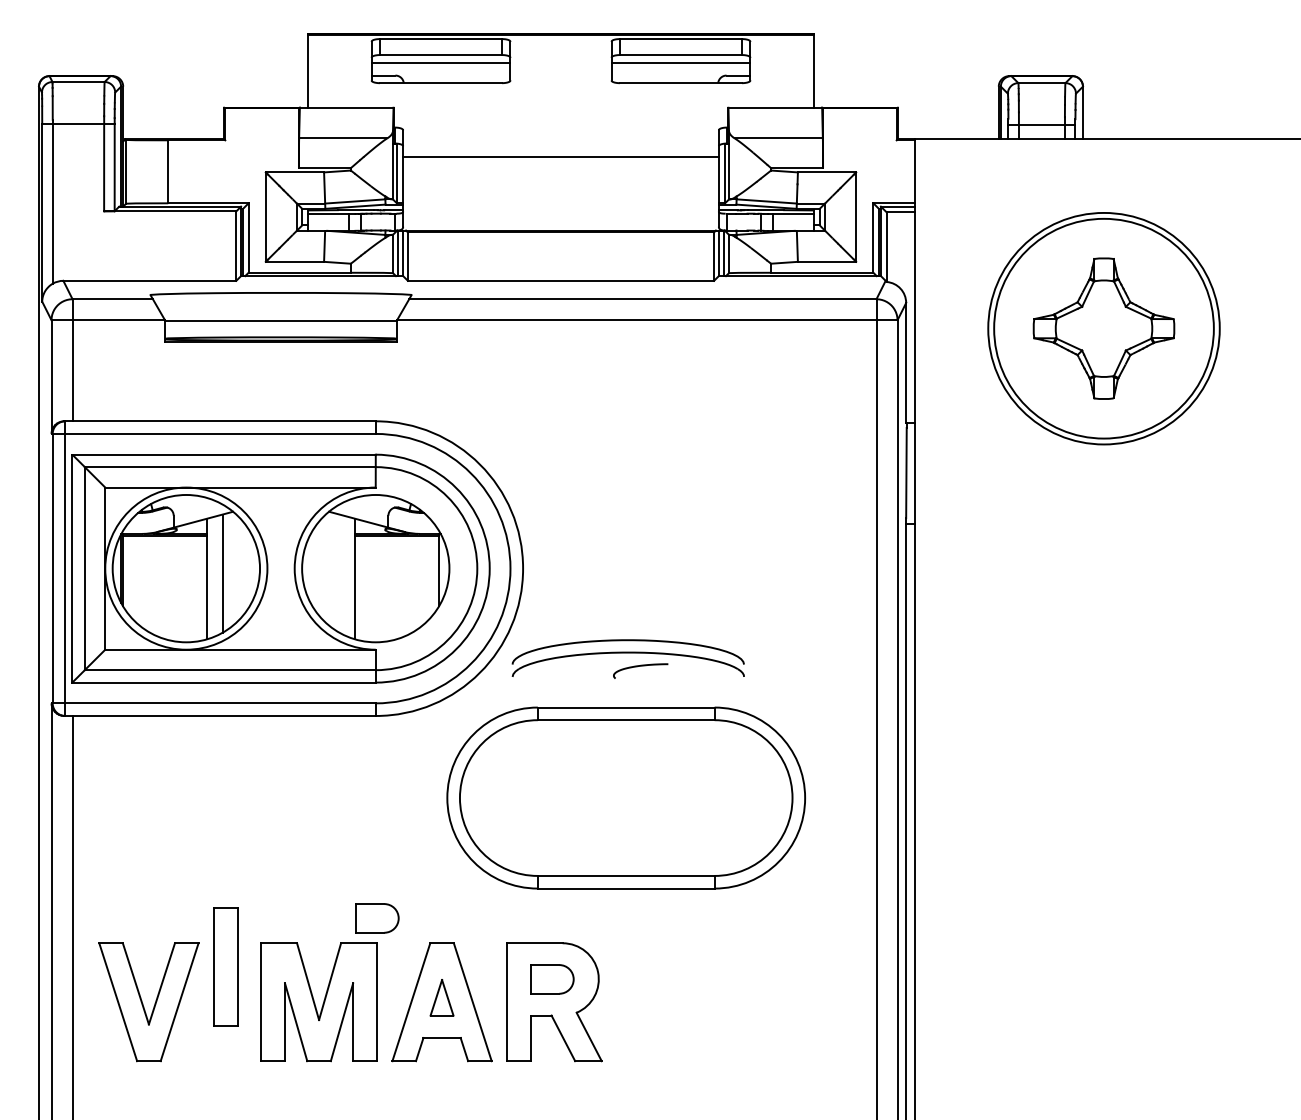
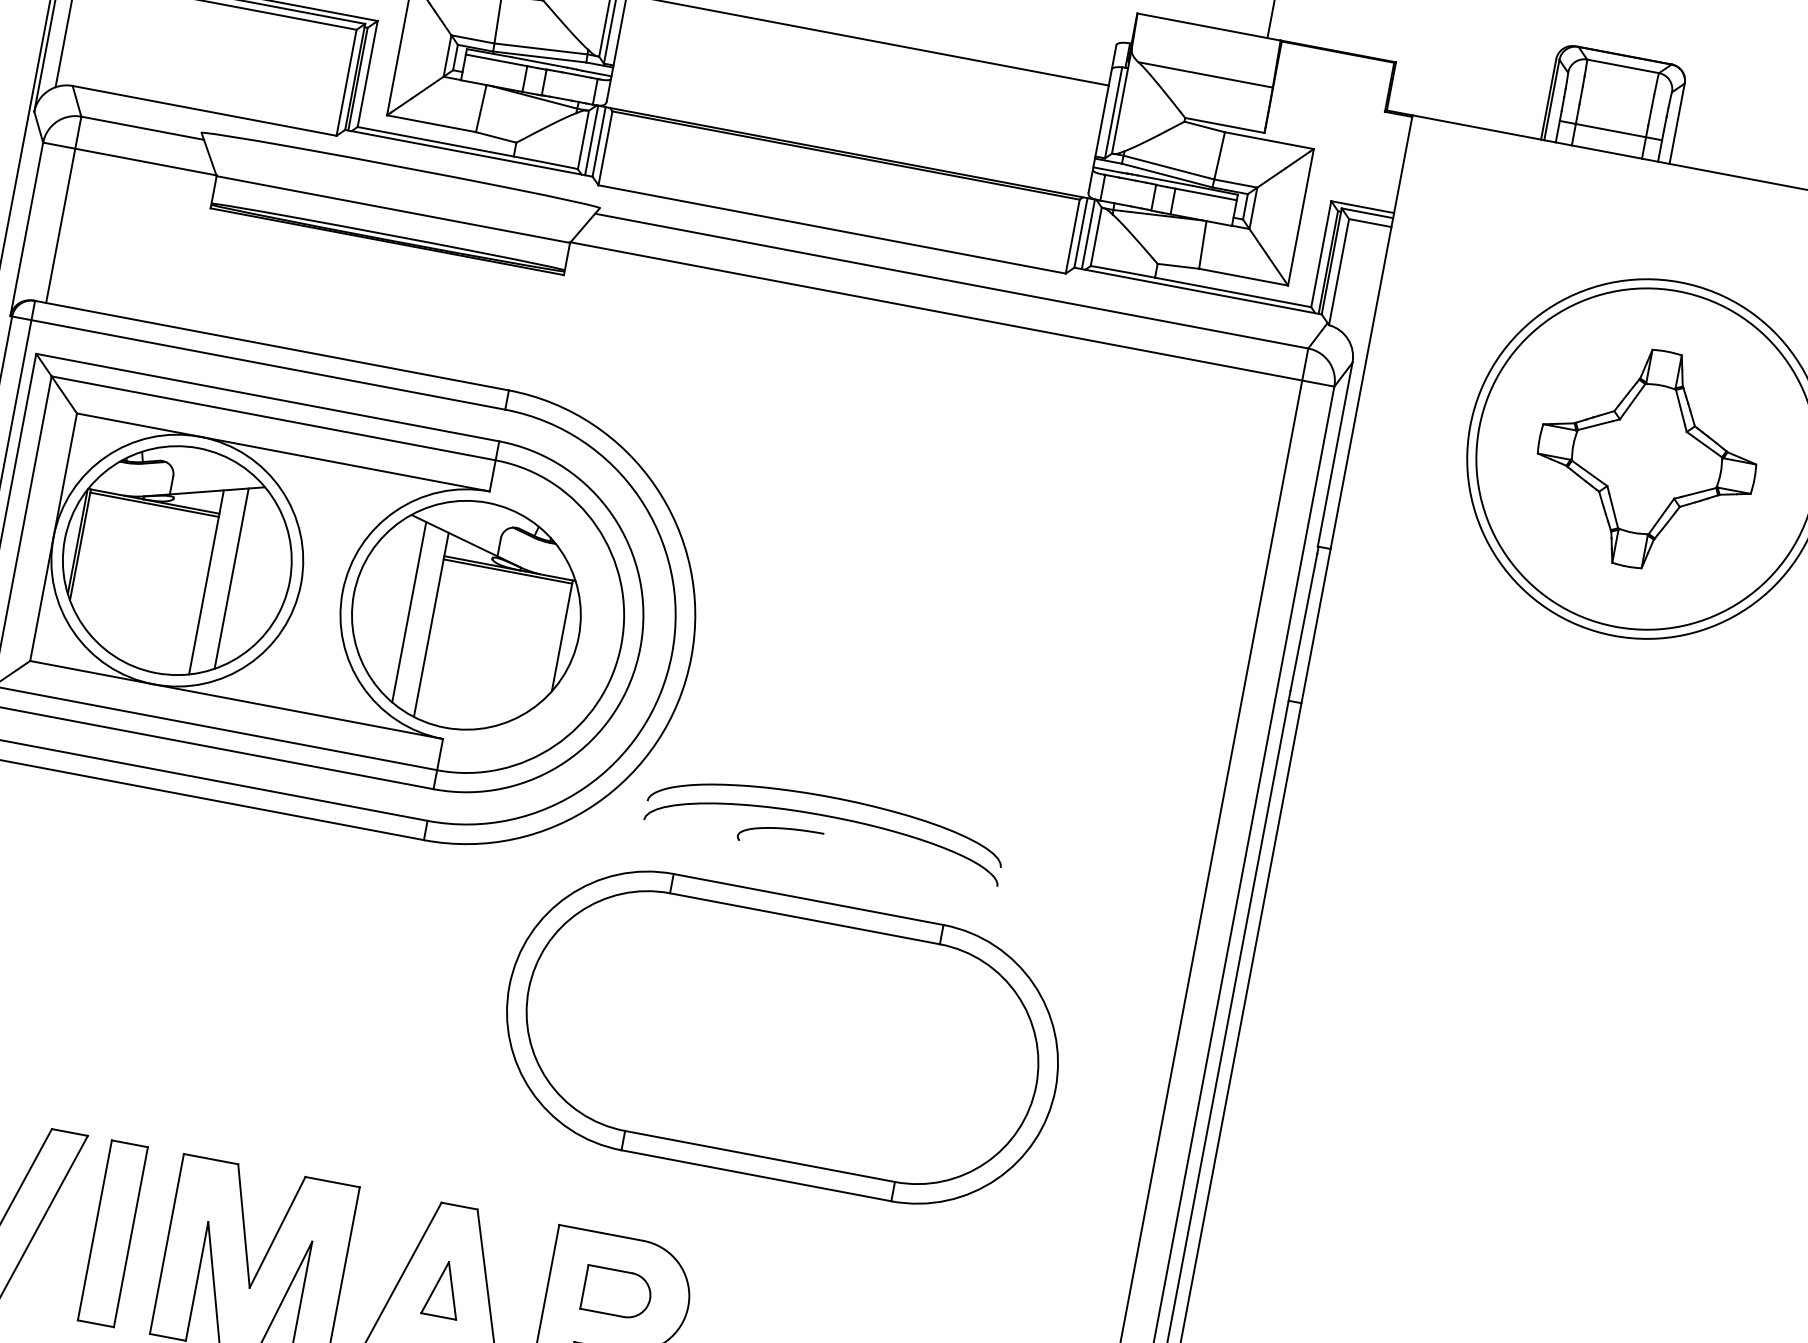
line: (339, 573) -> (409, 612), added
curve: (640, 666) -> (781, 829), moved
part: (377, 918) -> (368, 1149), removed
part: (225, 966) -> (112, 1232), moved

